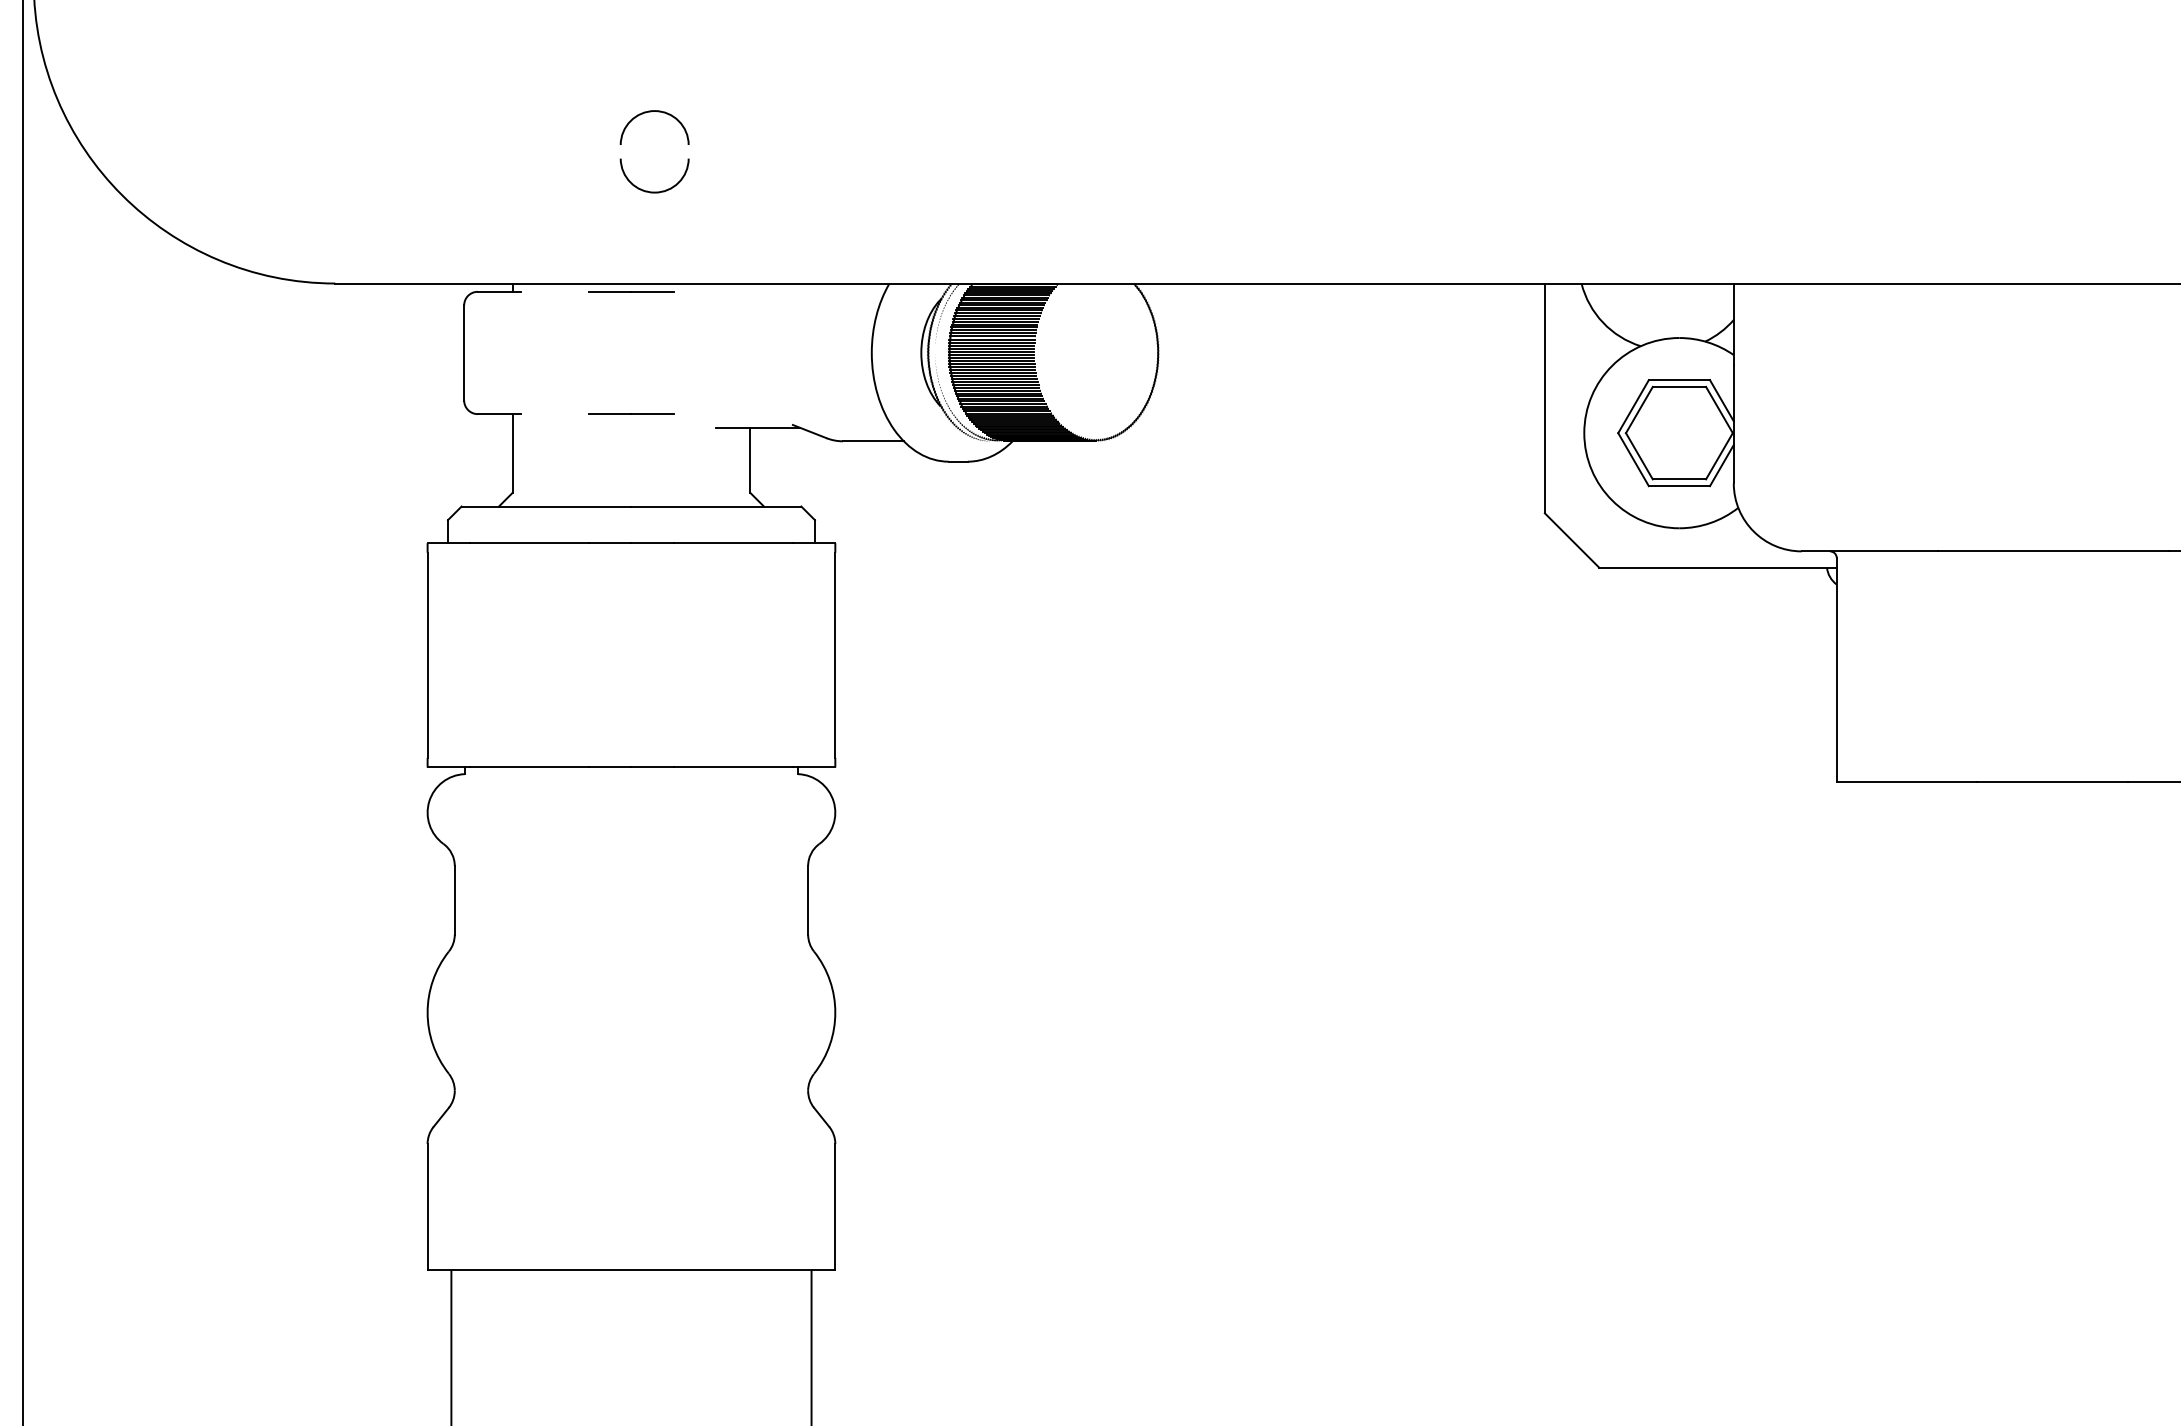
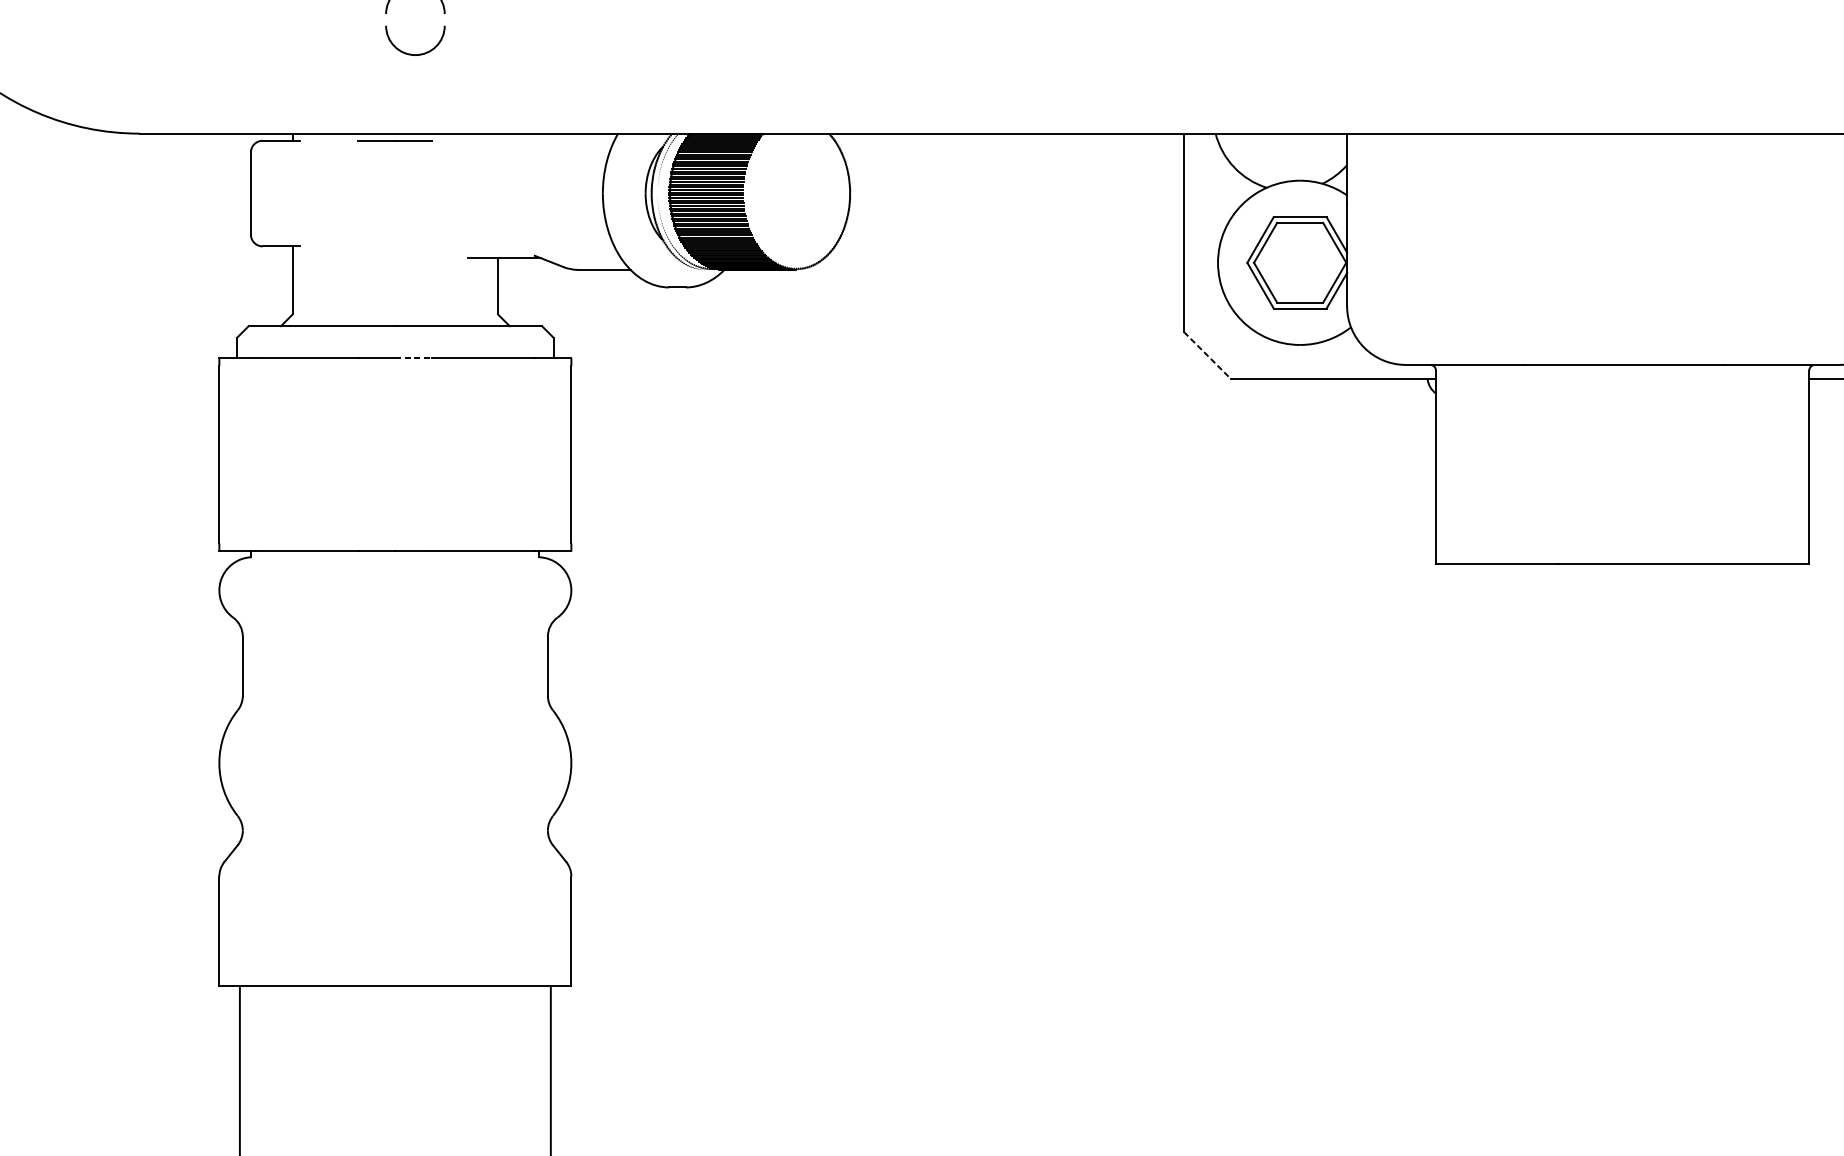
line: (631, 413) -> (395, 245), removed
line: (1572, 540) -> (1207, 355), solid -> dashed
line: (653, 543) -> (414, 358), solid -> dashed

